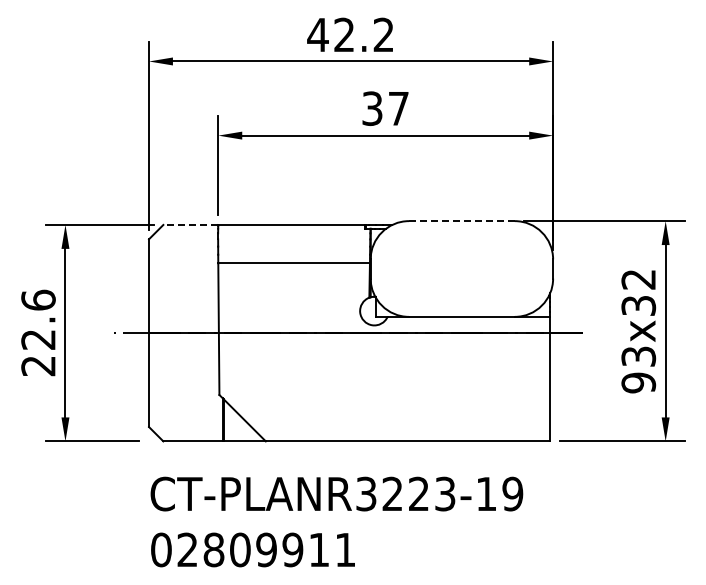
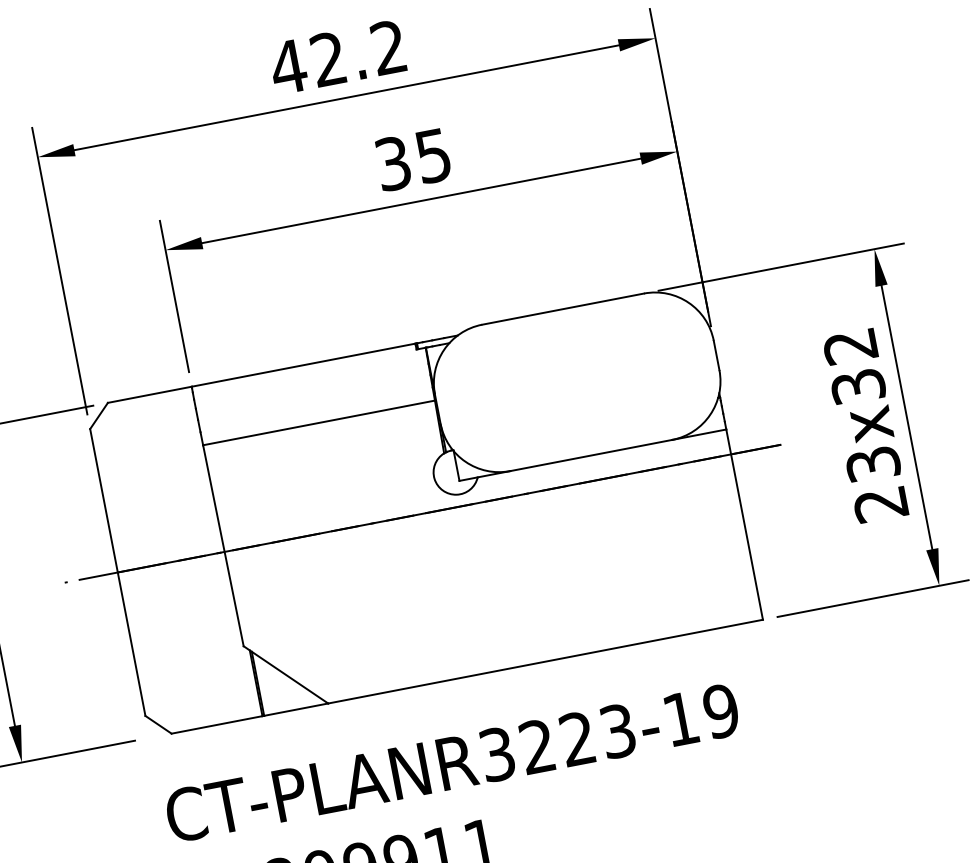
text: (398, 109) -> (433, 157), 37 -> 35
line: (461, 221) -> (562, 309), dashed -> solid
line: (190, 224) -> (149, 394), dashed -> solid
text: (638, 382) -> (880, 503), 93x32 -> 23x32

